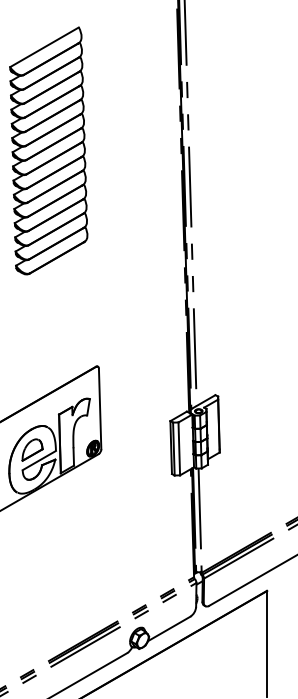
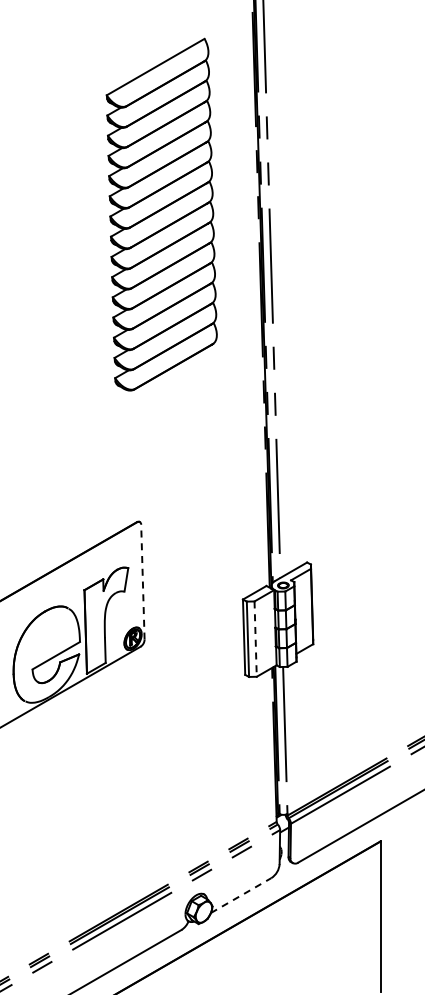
part: (48, 150) -> (161, 214), moved
line: (99, 408) -> (142, 581), solid -> dashed
part: (32, 449) -> (46, 640), removed
line: (179, 449) -> (255, 639), solid -> dashed
line: (169, 628) -> (241, 895), solid -> dashed

